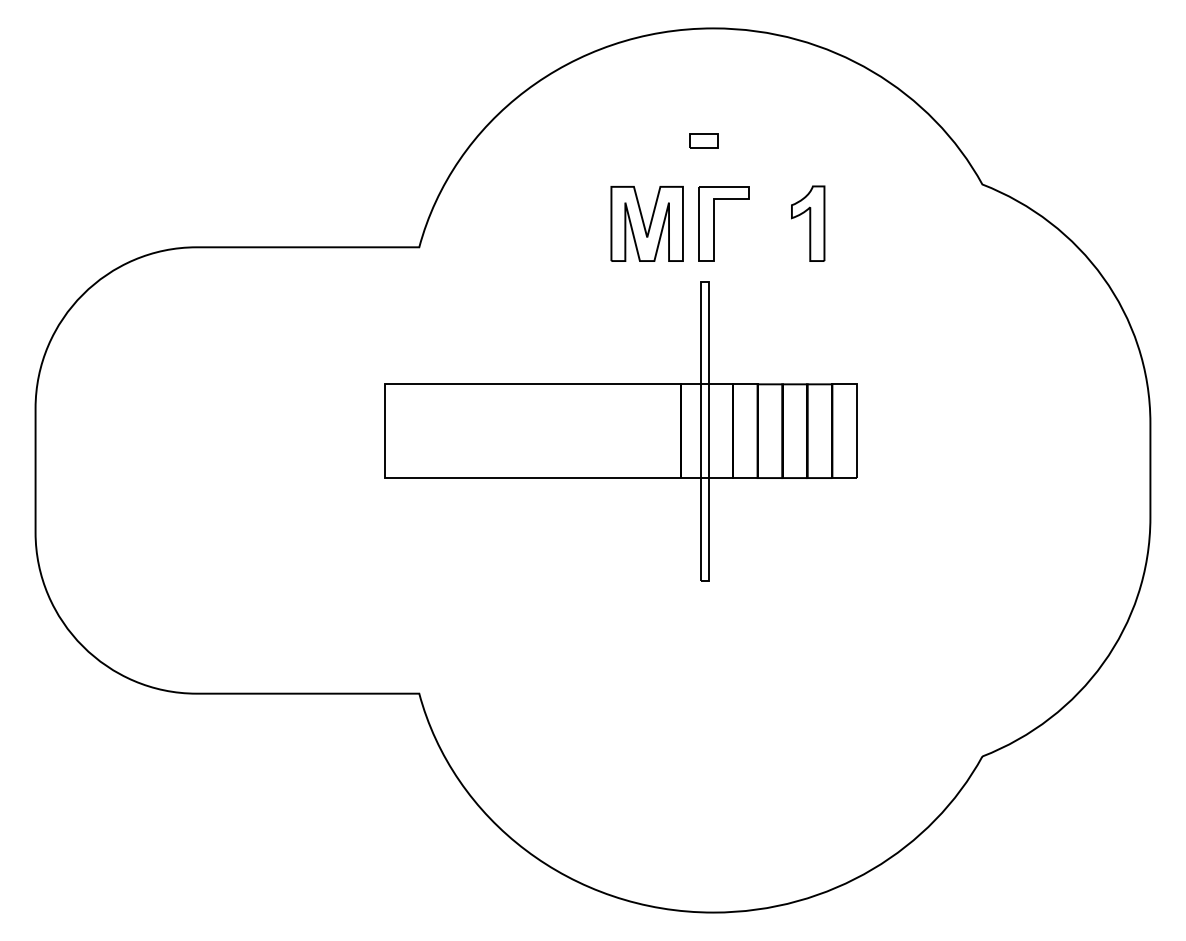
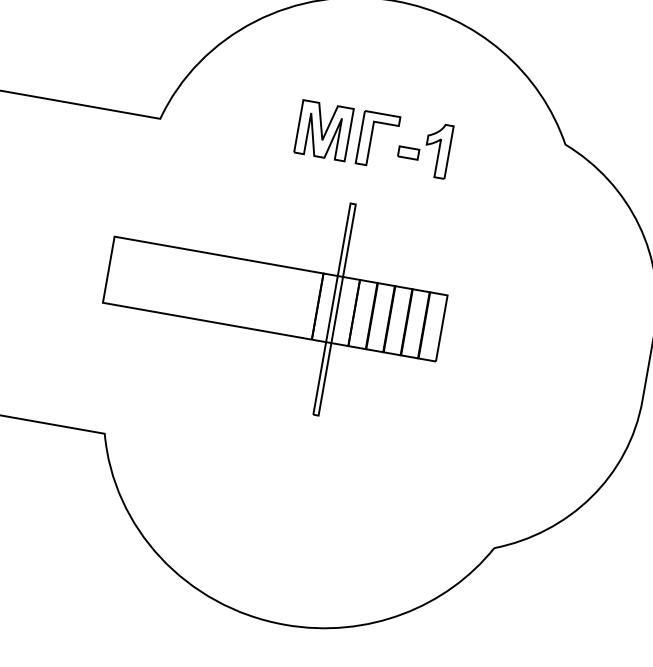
part: (703, 140) -> (408, 152), moved
part: (620, 431) -> (274, 299), moved

